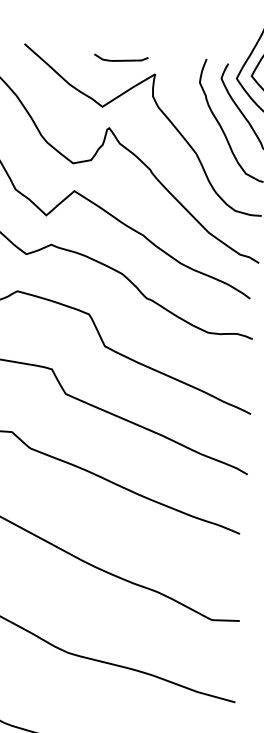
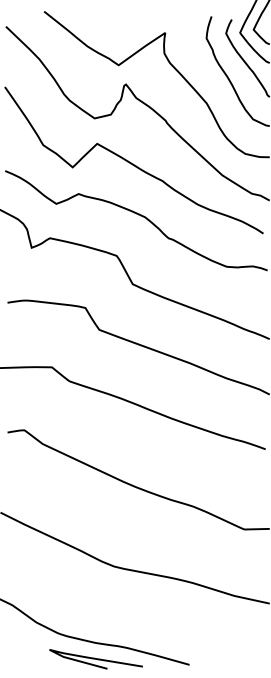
curve: (121, 59) -> (133, 21), removed

